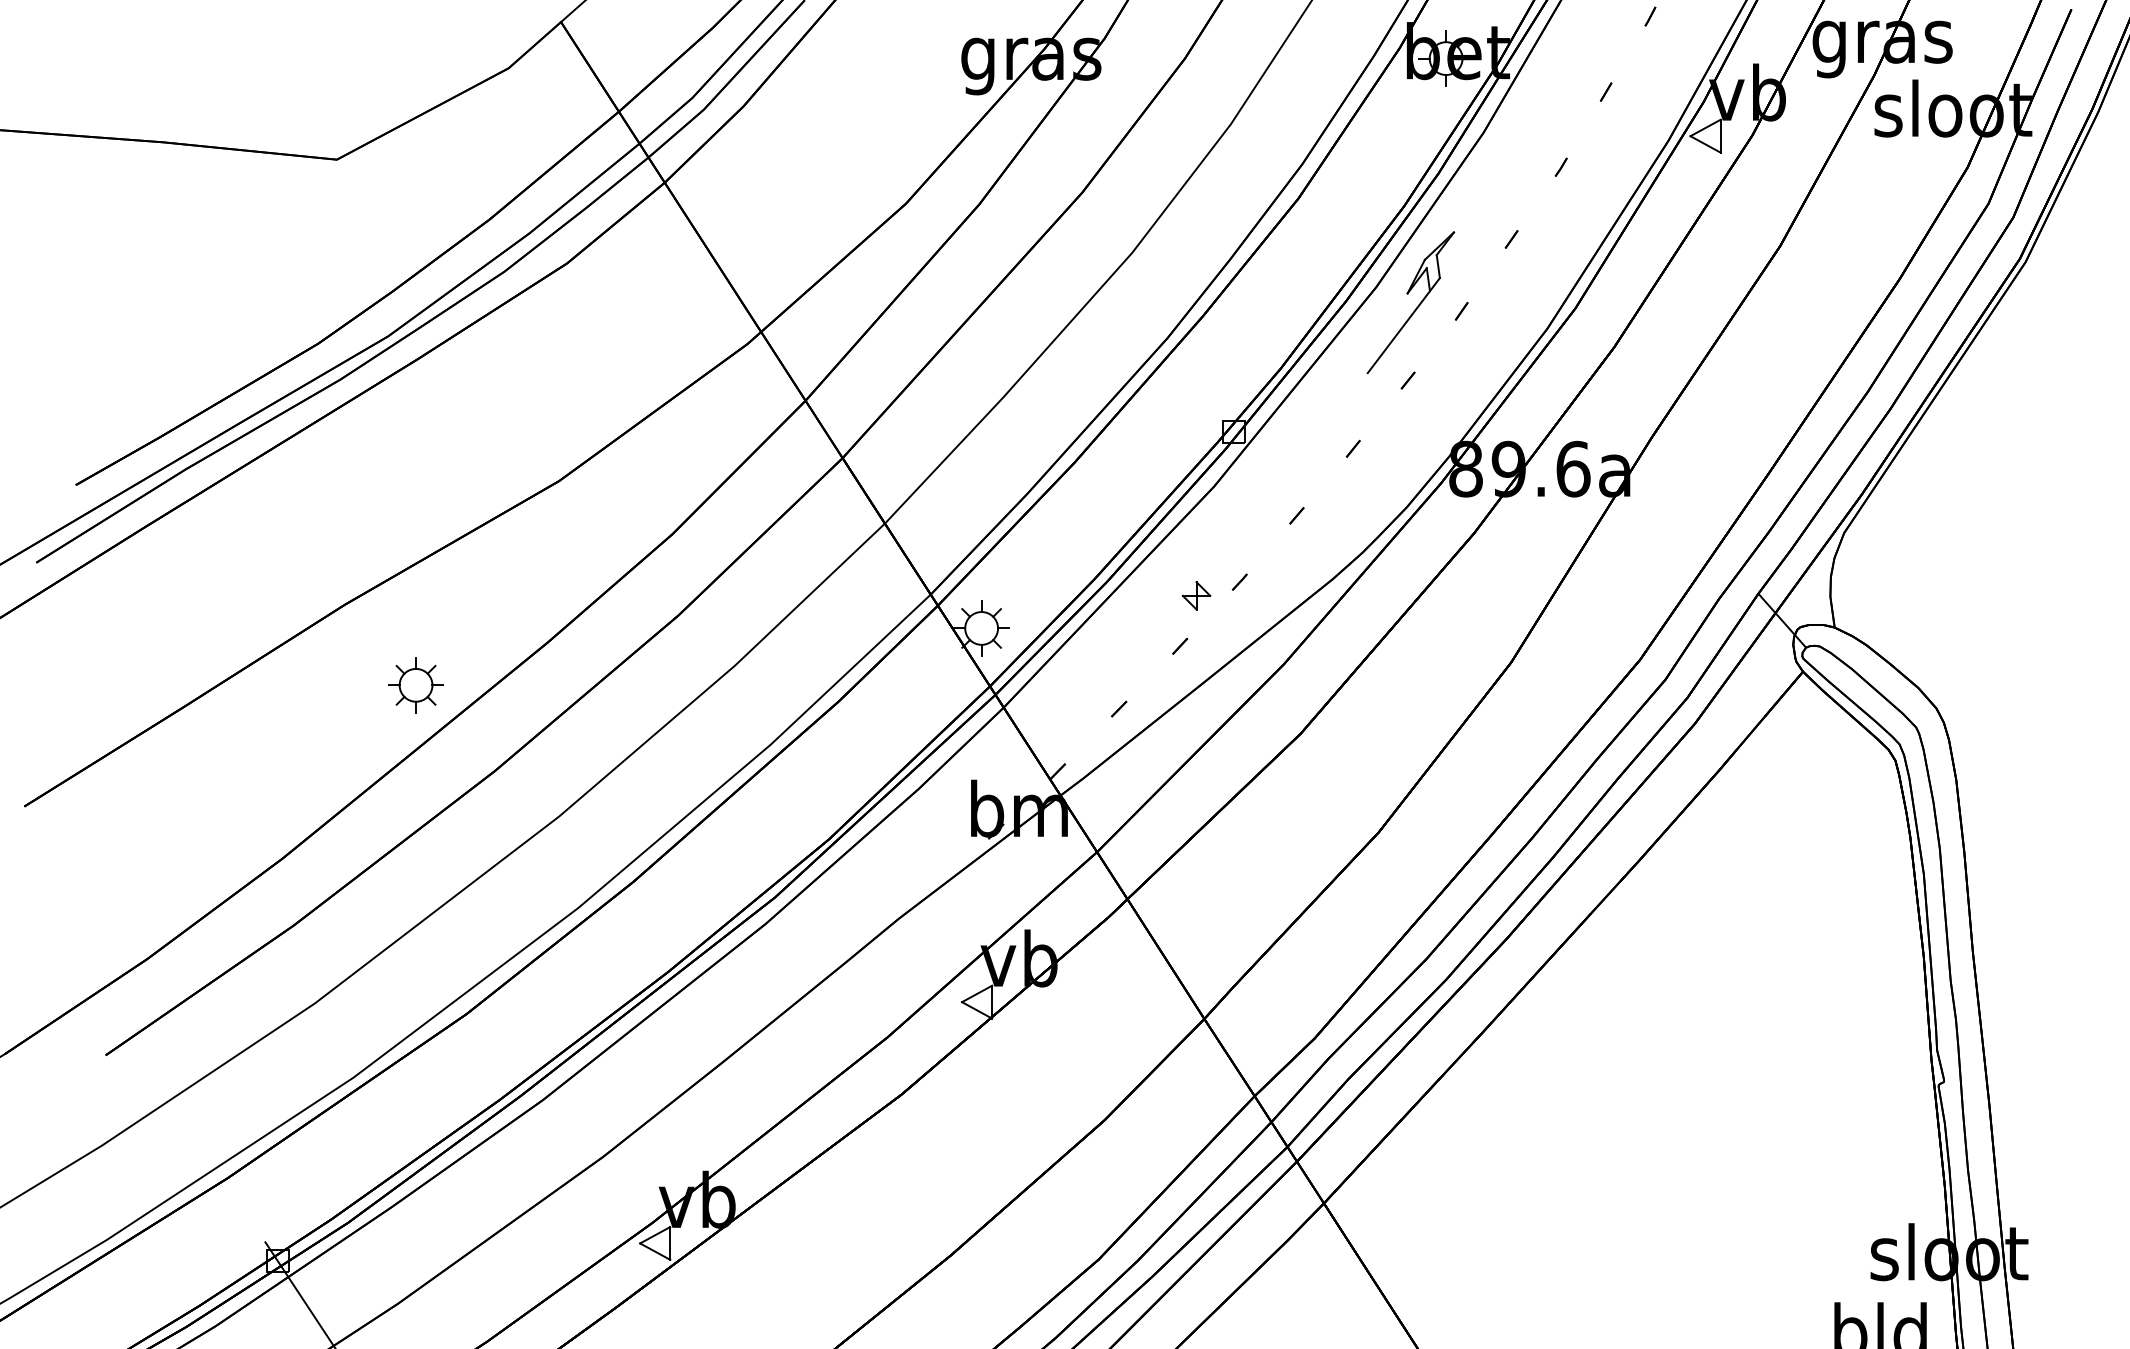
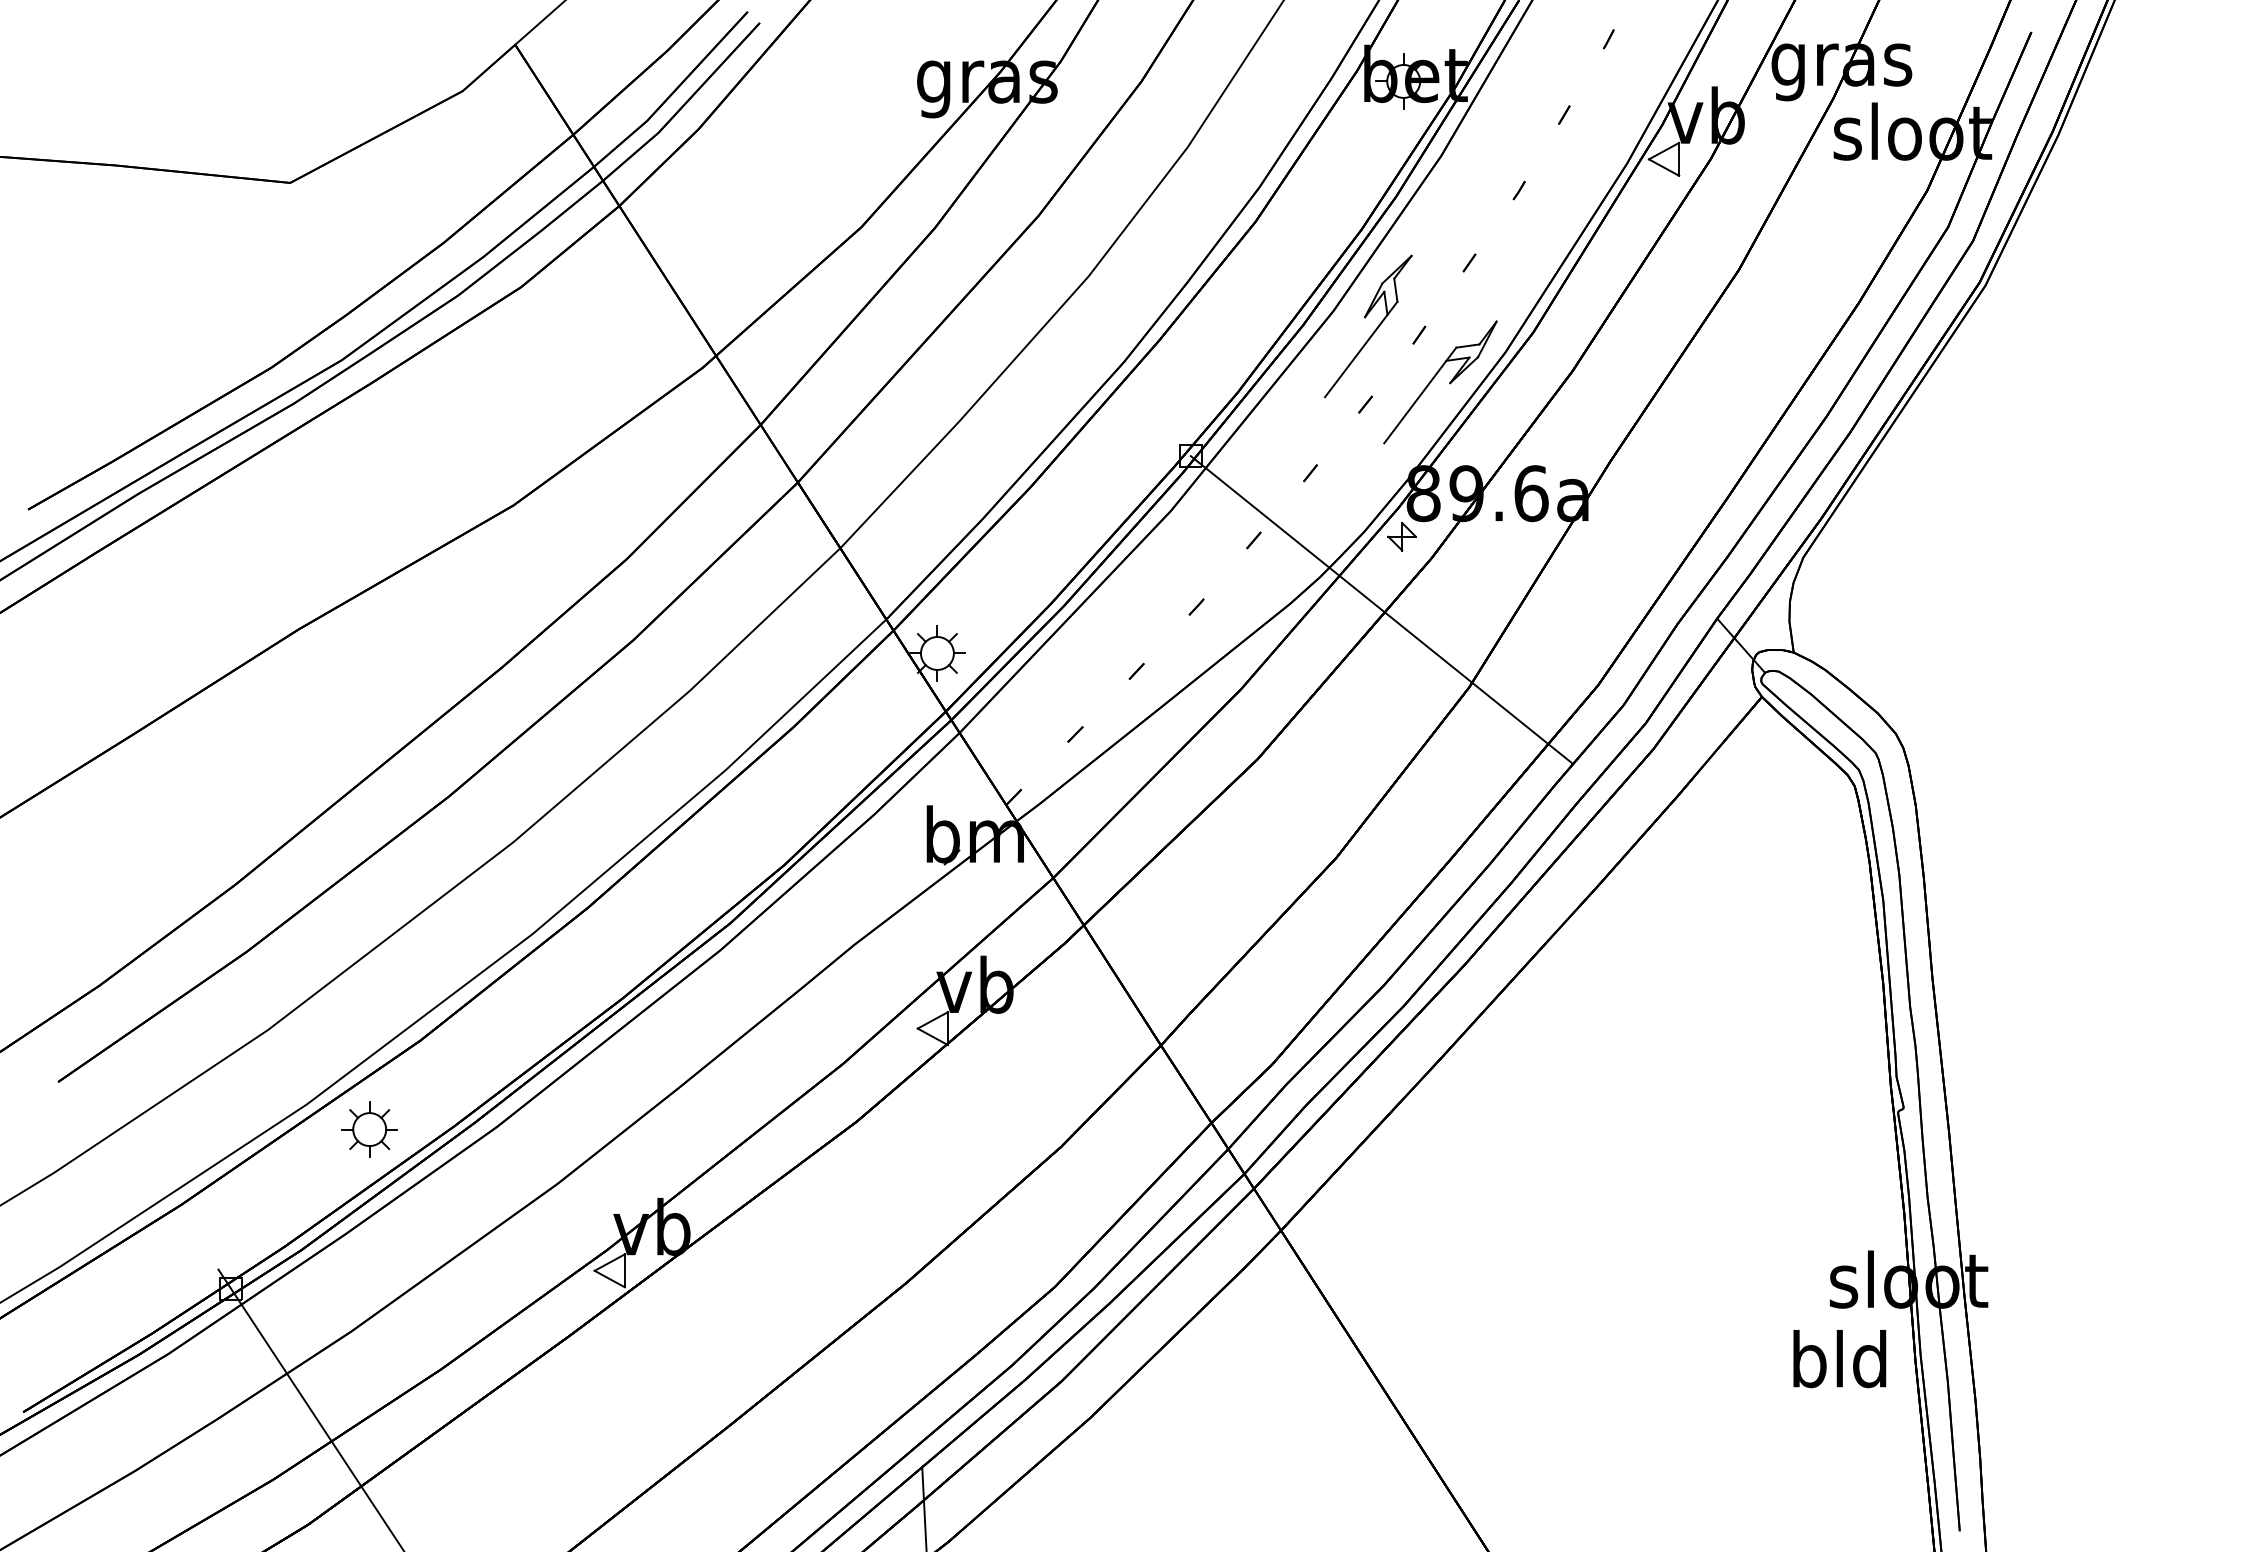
part: (1477, 353) -> (1435, 377), added
line: (1424, 585) -> (1381, 610), added
part: (1195, 595) -> (1401, 536), moved
part: (415, 685) -> (369, 1129), moved

